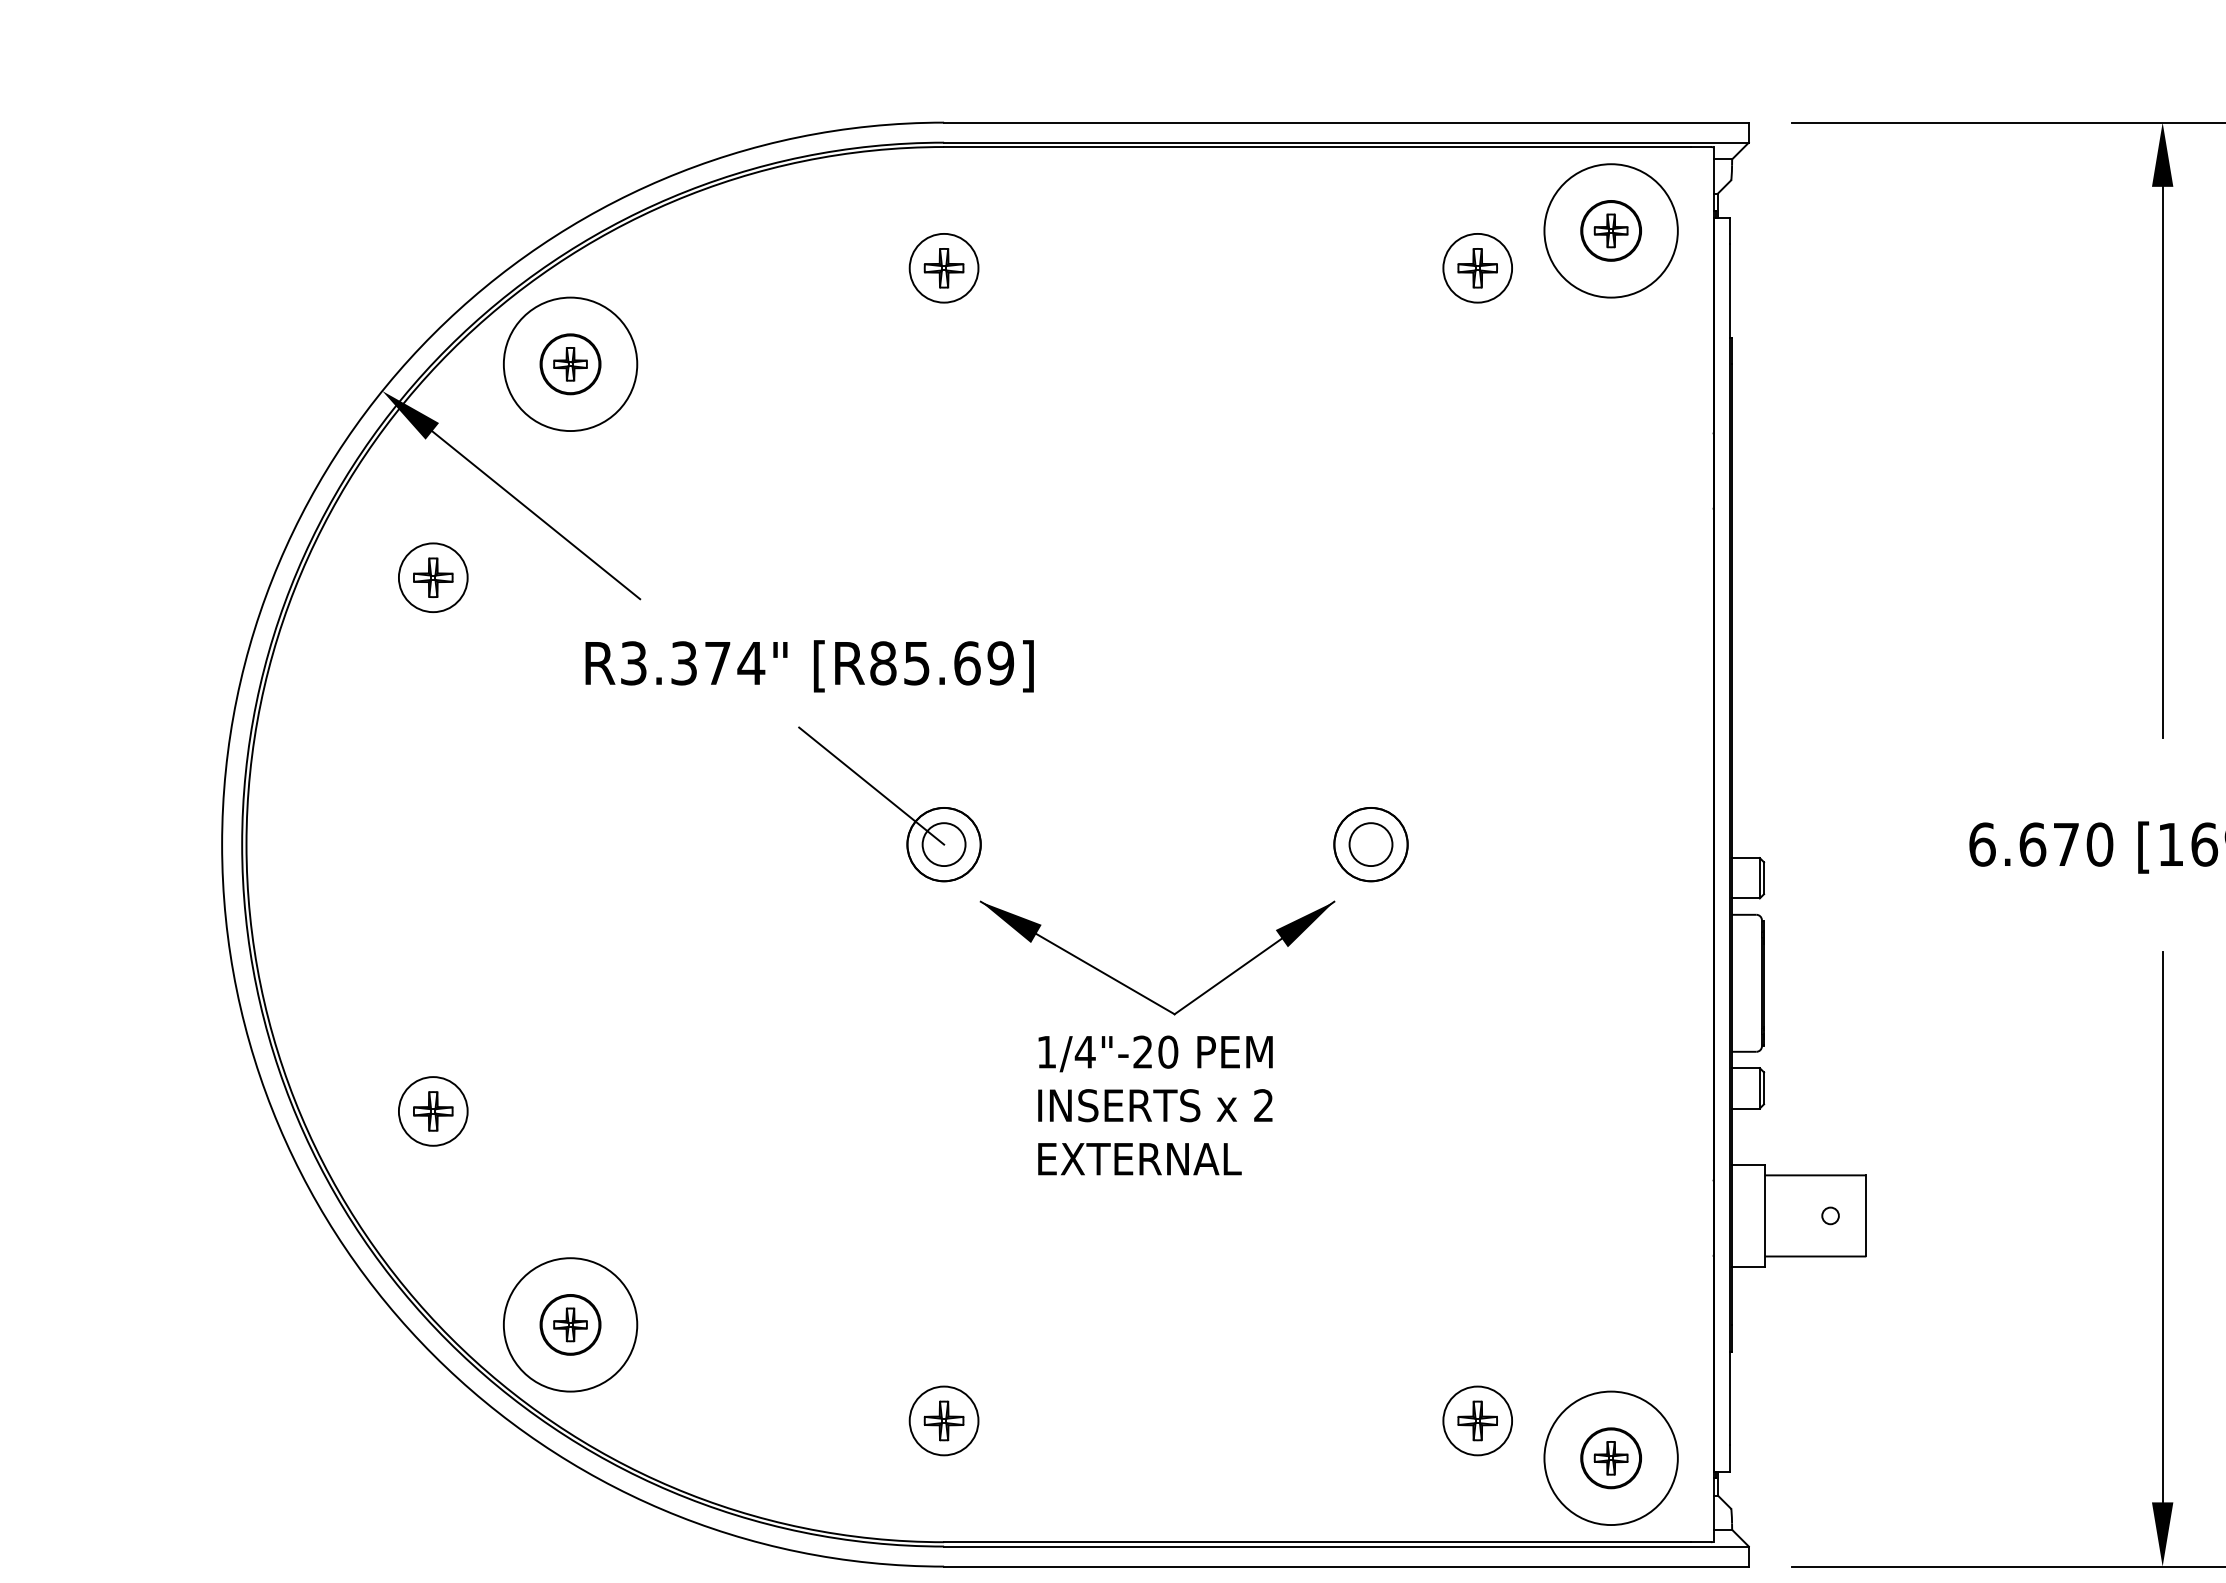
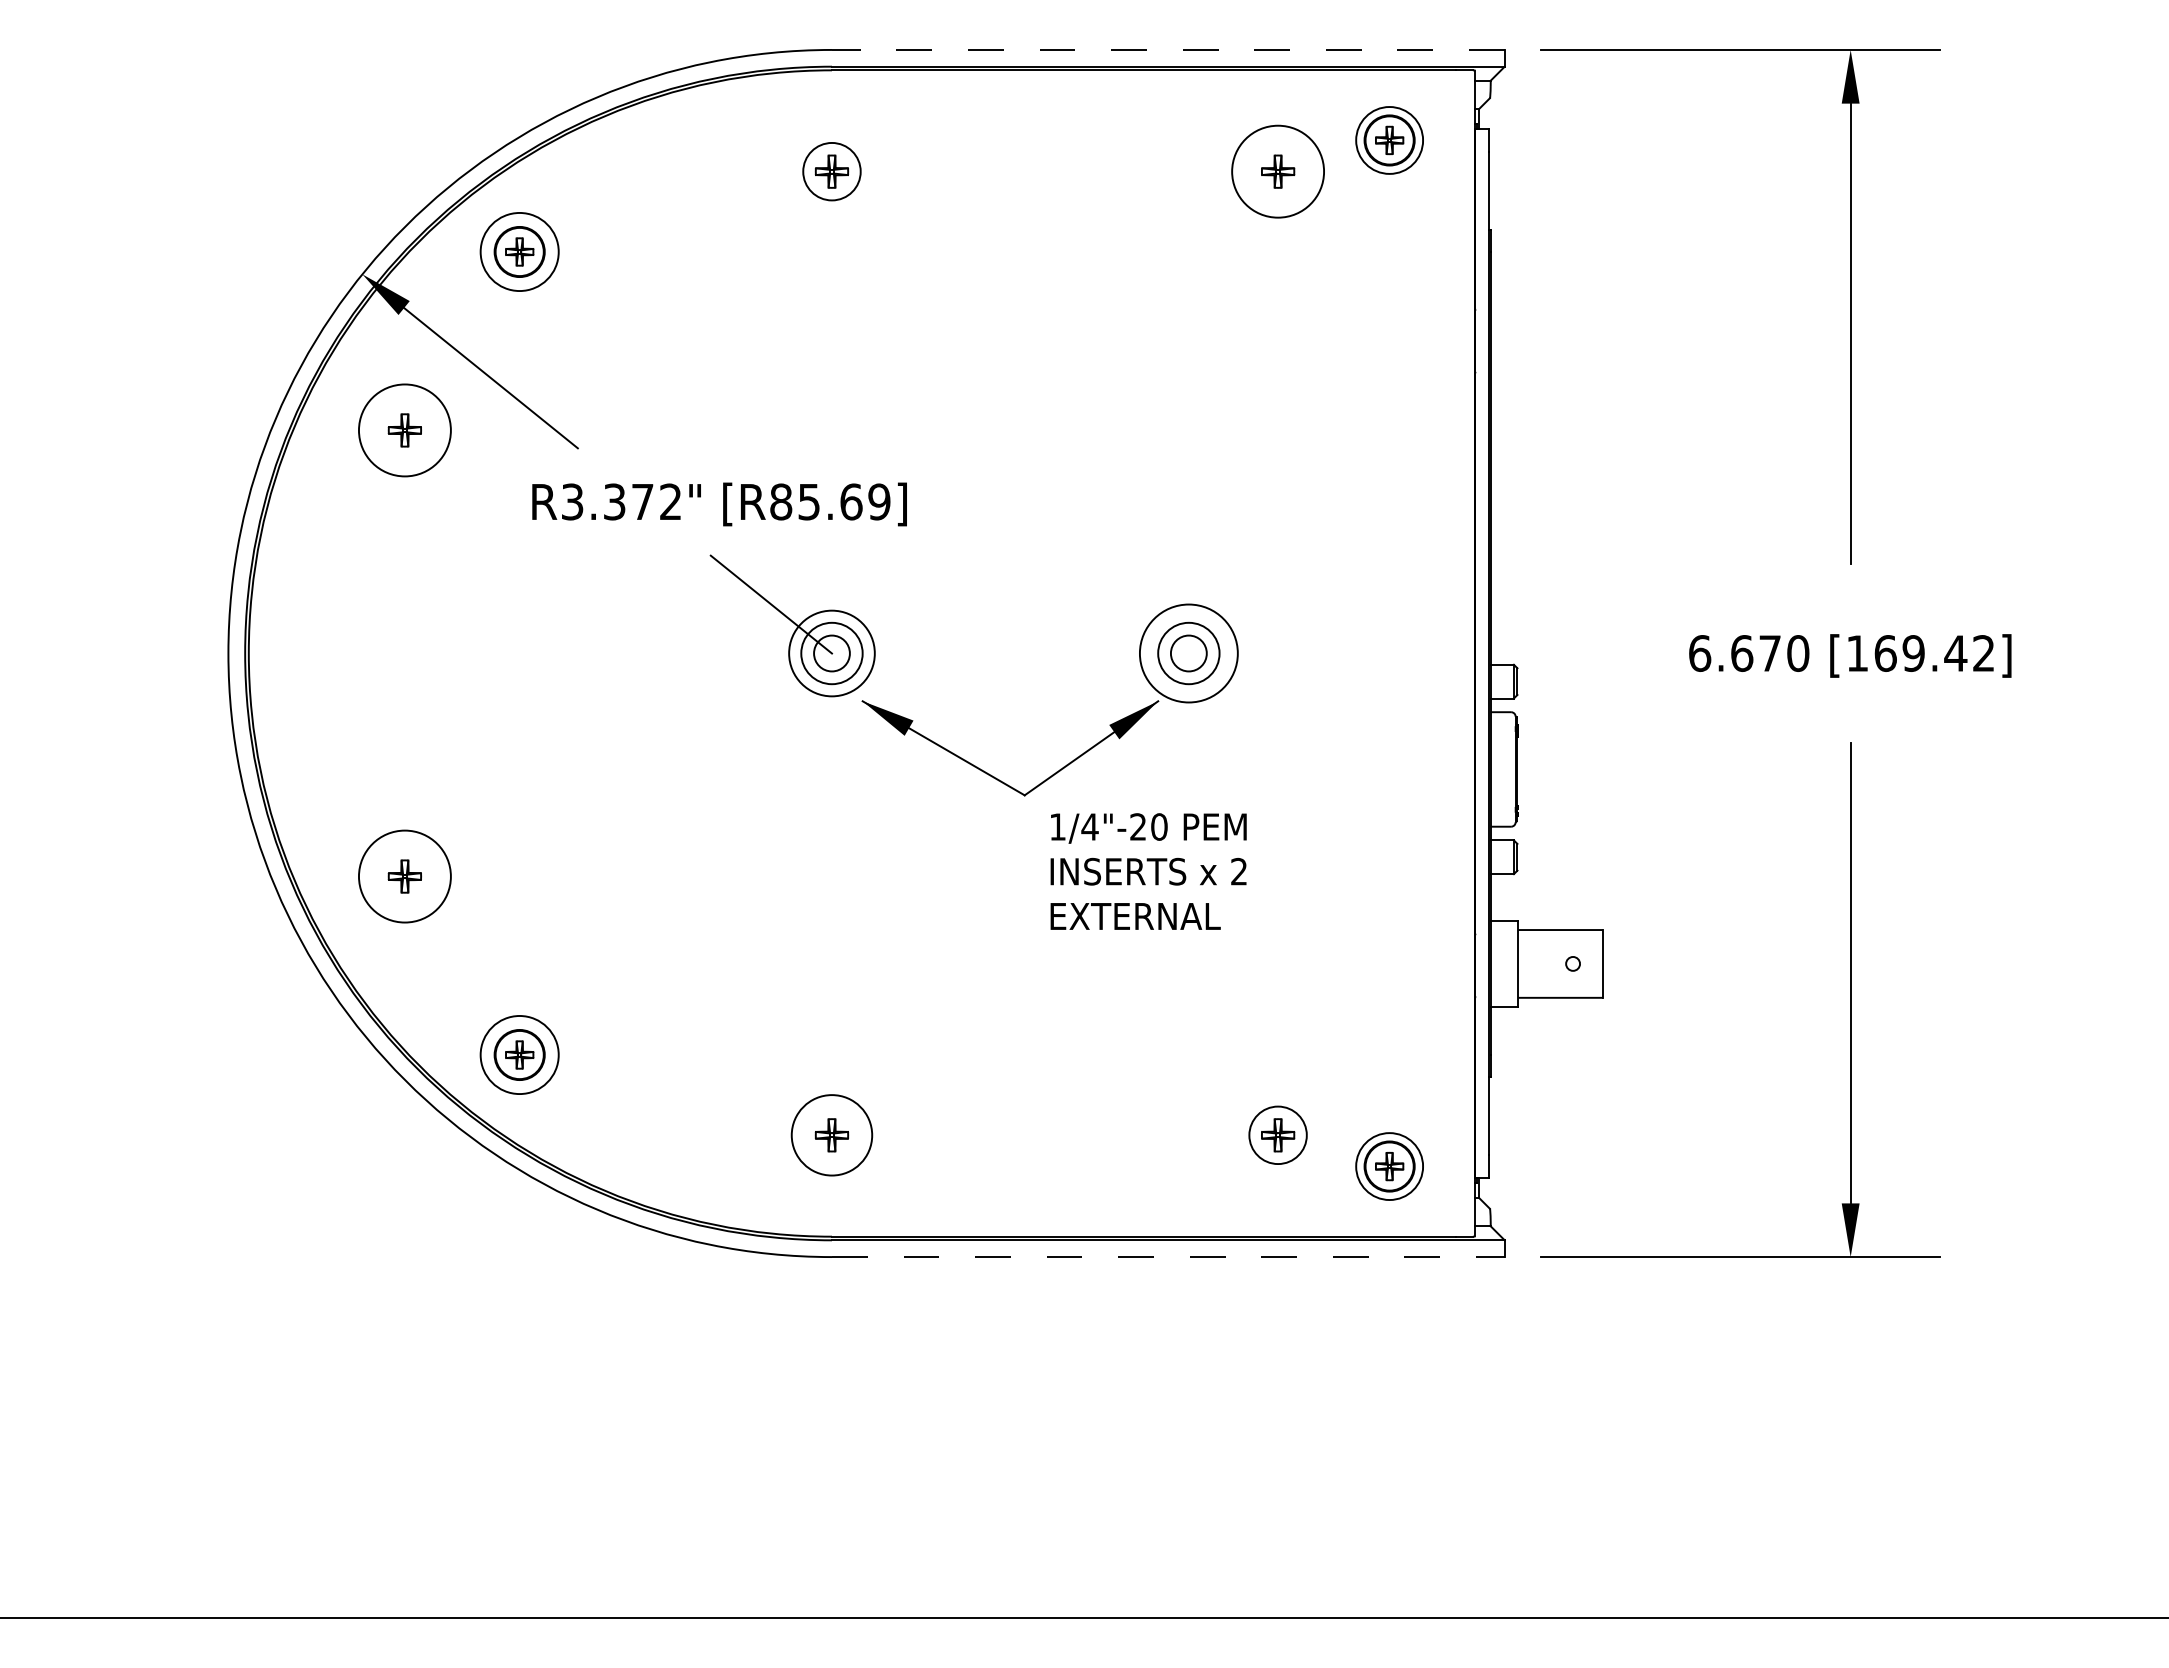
line: (1345, 122) -> (1167, 49), solid -> dashed
circle: (1611, 230) -> (1389, 140), size x0.6
circle: (1477, 268) -> (1277, 171), size x1.6
circle: (570, 363) -> (519, 251), size x0.7
circle: (432, 577) -> (404, 430), size x1.6
text: (750, 662) -> (670, 501), R3.374" -> R3.372"
circle: (943, 844) -> (831, 653), size x1.4
circle: (1370, 844) -> (1188, 653), size x1.6
text: (1155, 1105) -> (1148, 871), moved
circle: (432, 1111) -> (404, 876), size x1.6
circle: (570, 1324) -> (519, 1054), size x0.7
circle: (943, 1421) -> (831, 1135), size x1.4
circle: (1611, 1458) -> (1389, 1166), size x0.6
line: (1346, 1567) -> (1168, 1257), solid -> dashed

